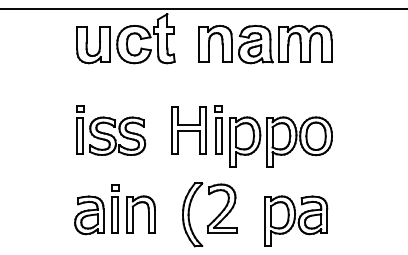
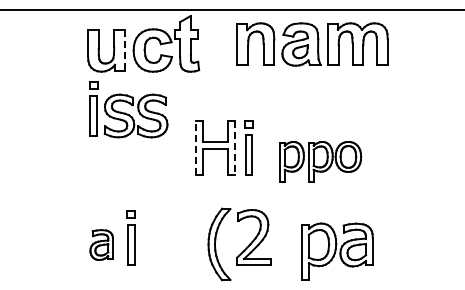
part: (265, 44) -> (312, 44), moved
line: (109, 45) -> (124, 51), solid -> dashed
line: (171, 129) -> (195, 147), solid -> dashed
part: (110, 130) -> (128, 109), moved
line: (206, 130) -> (235, 148), solid -> dashed
part: (281, 141) -> (320, 161), size x0.7
part: (133, 213) -> (152, 243), removed
part: (88, 214) -> (101, 244), size x0.7

